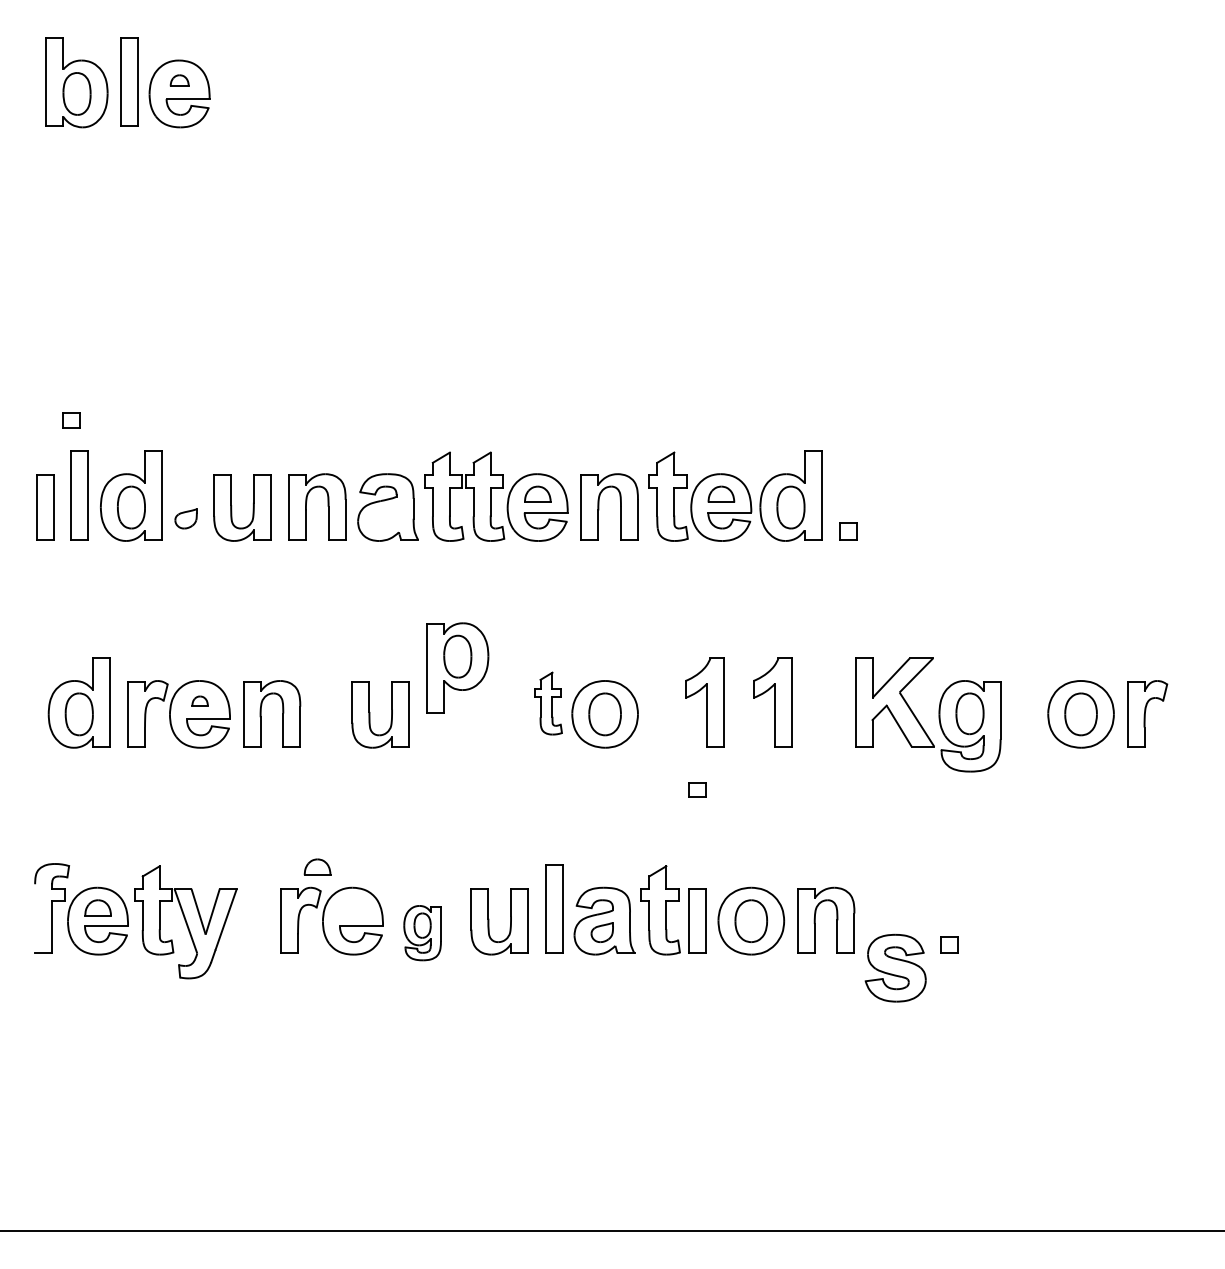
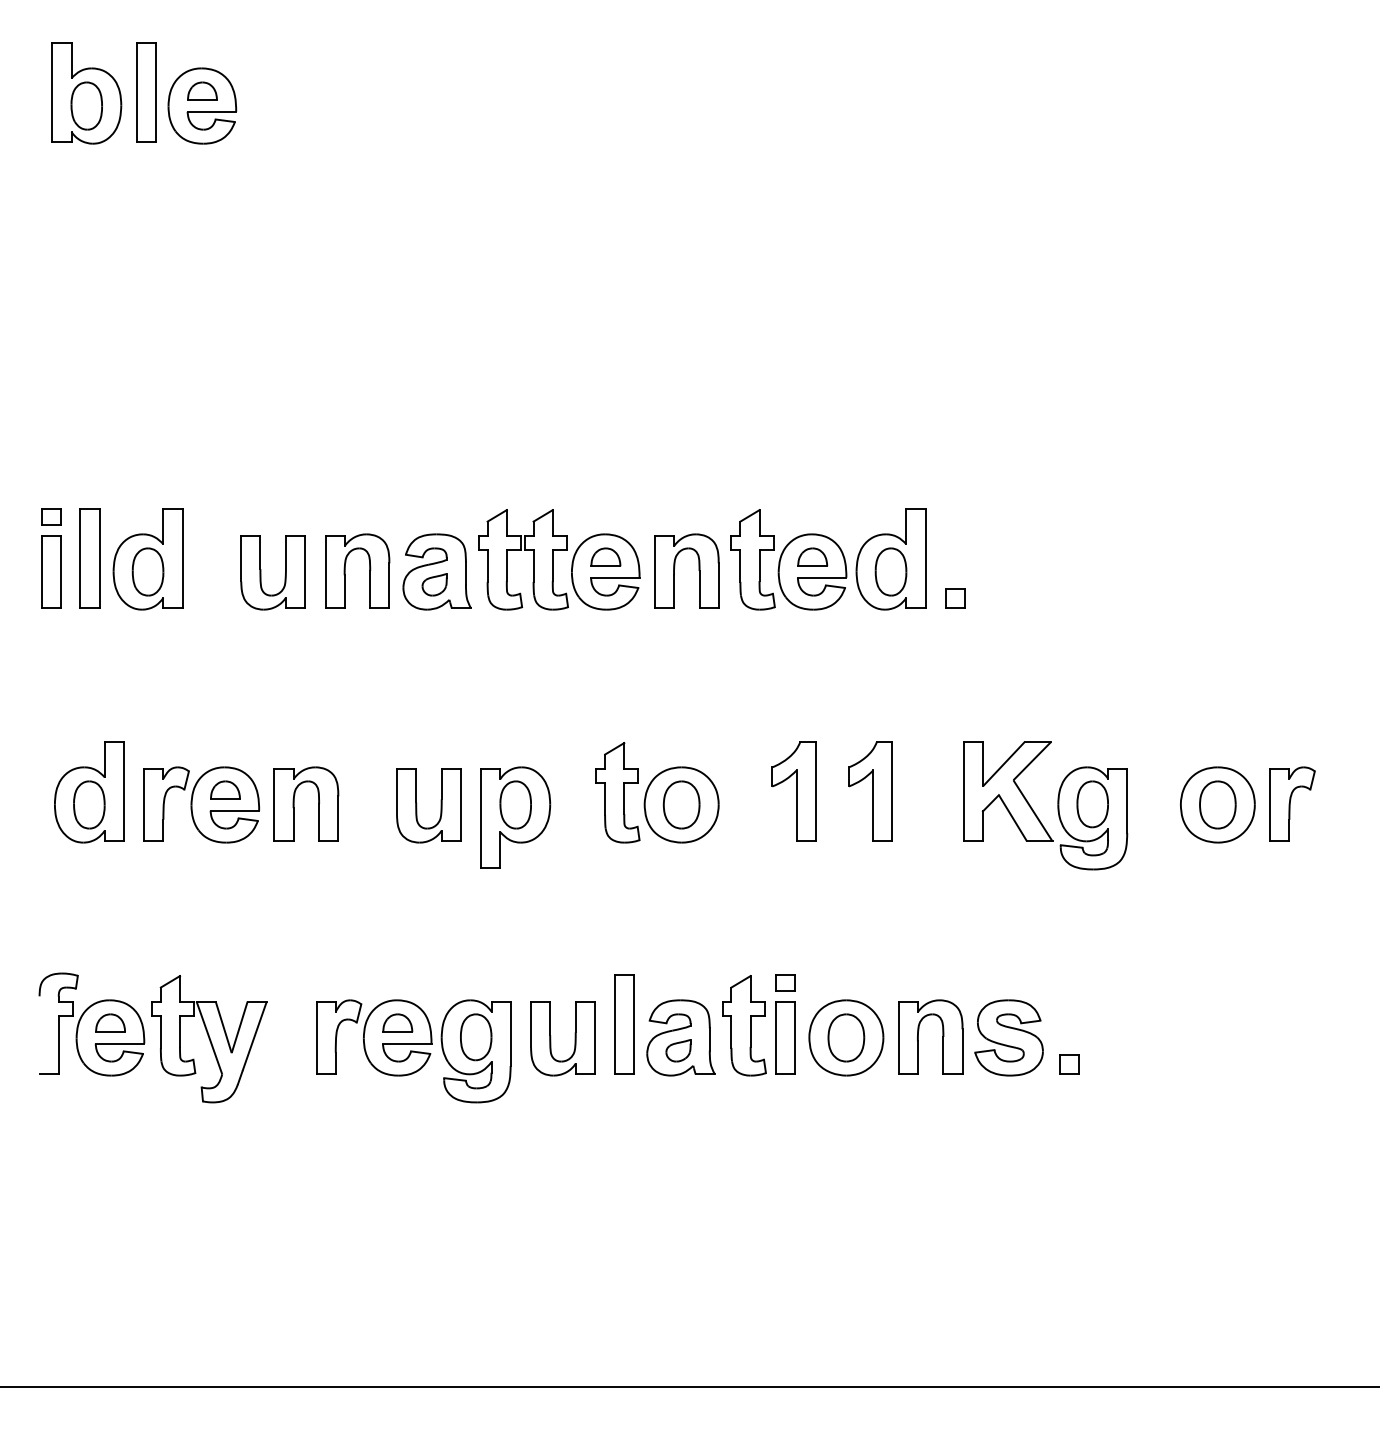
part: (179, 80) -> (202, 90), size x1.43
part: (71, 420) -> (51, 516), moved
part: (185, 518) -> (434, 584), moved
part: (457, 667) -> (515, 817), moved
part: (200, 700) -> (225, 789), size x1.67
part: (548, 703) -> (617, 792), size x1.43
part: (697, 789) -> (785, 982), moved
part: (317, 866) -> (397, 1022), moved
part: (422, 933) -> (475, 1051), size x1.67
part: (895, 967) -> (1008, 1037), moved

